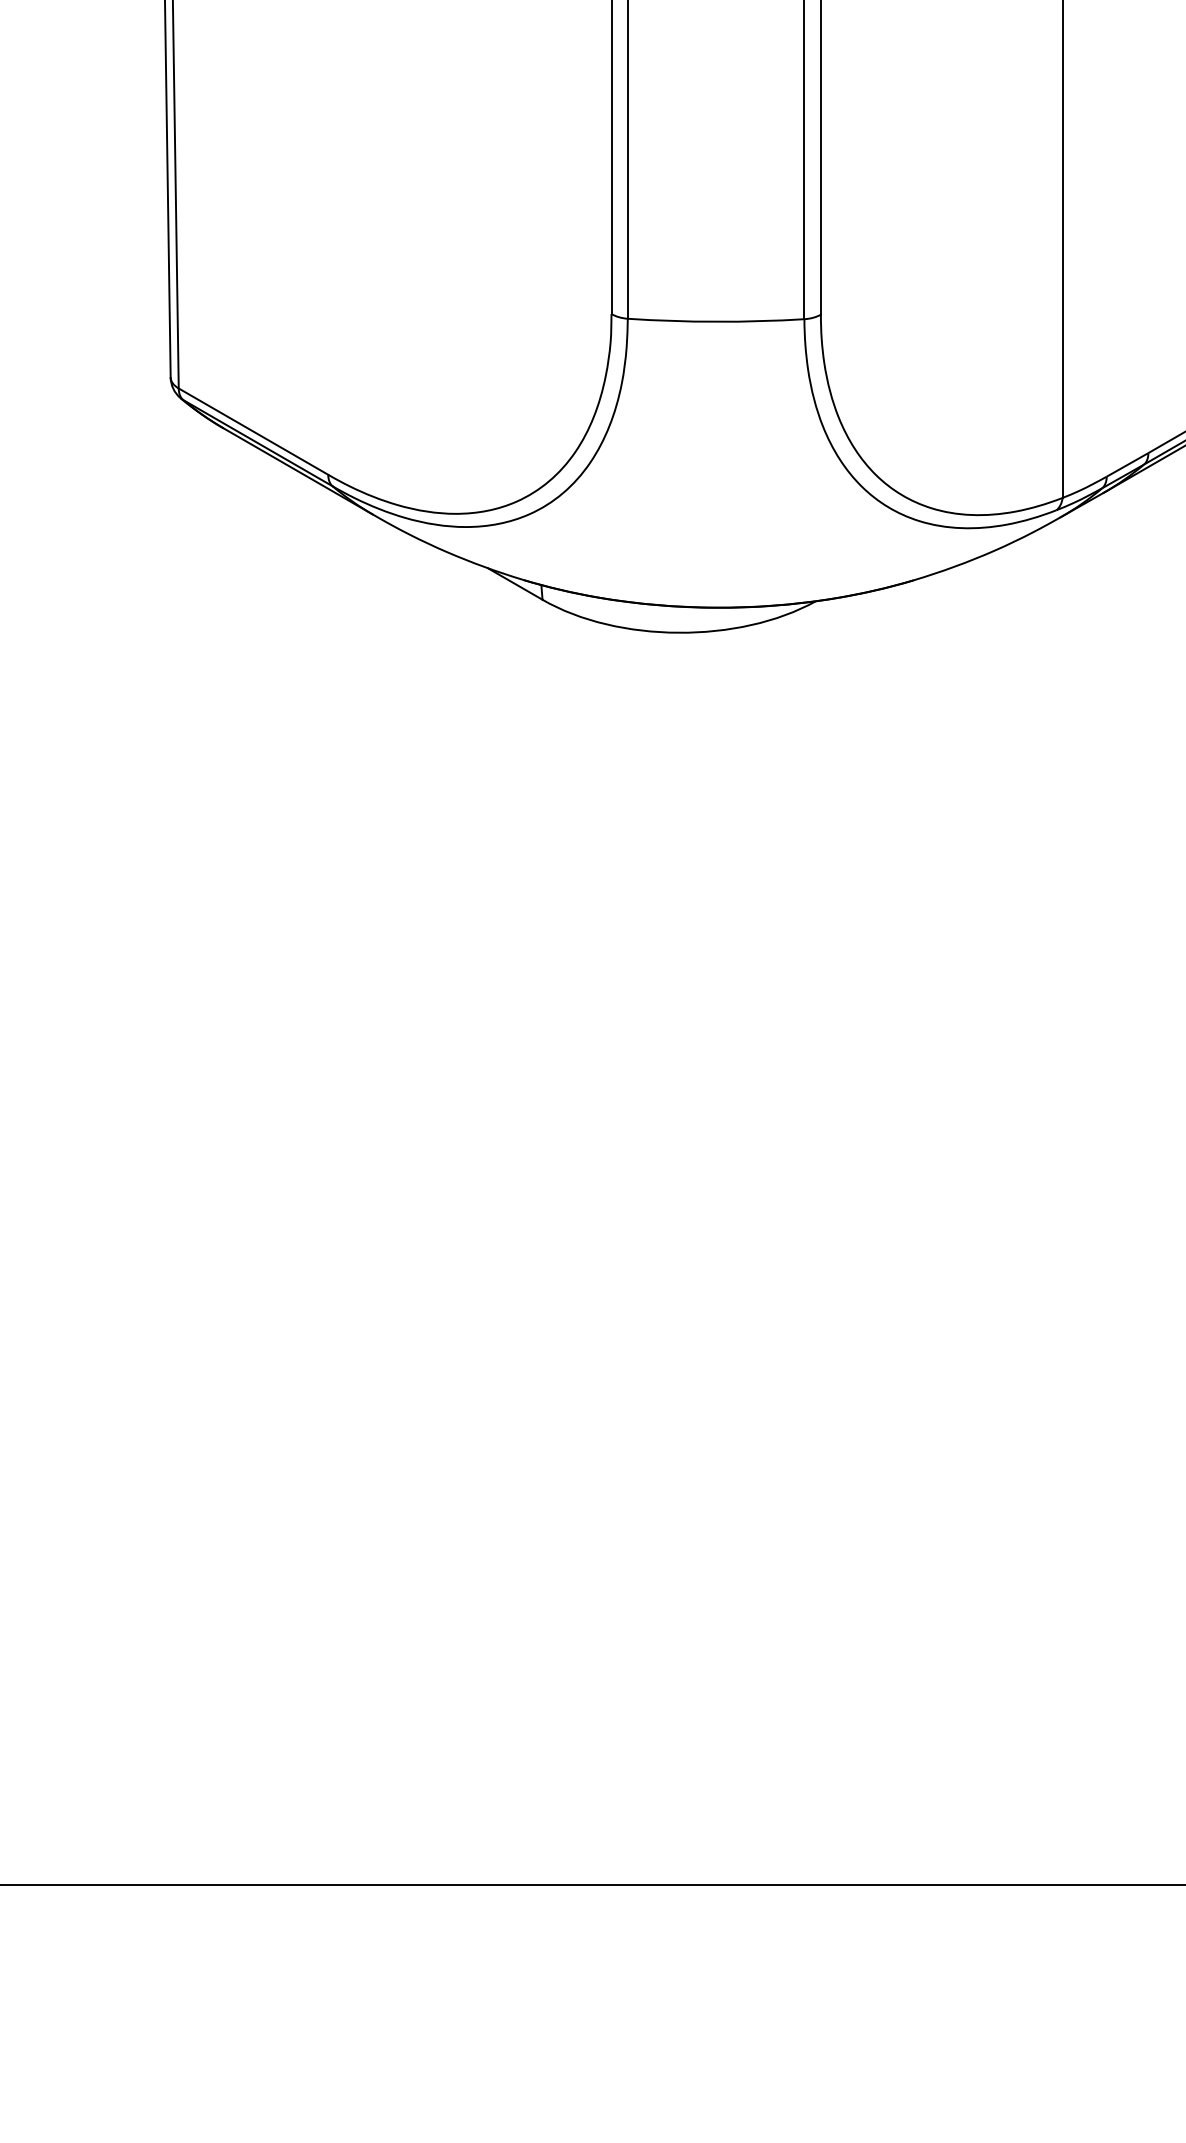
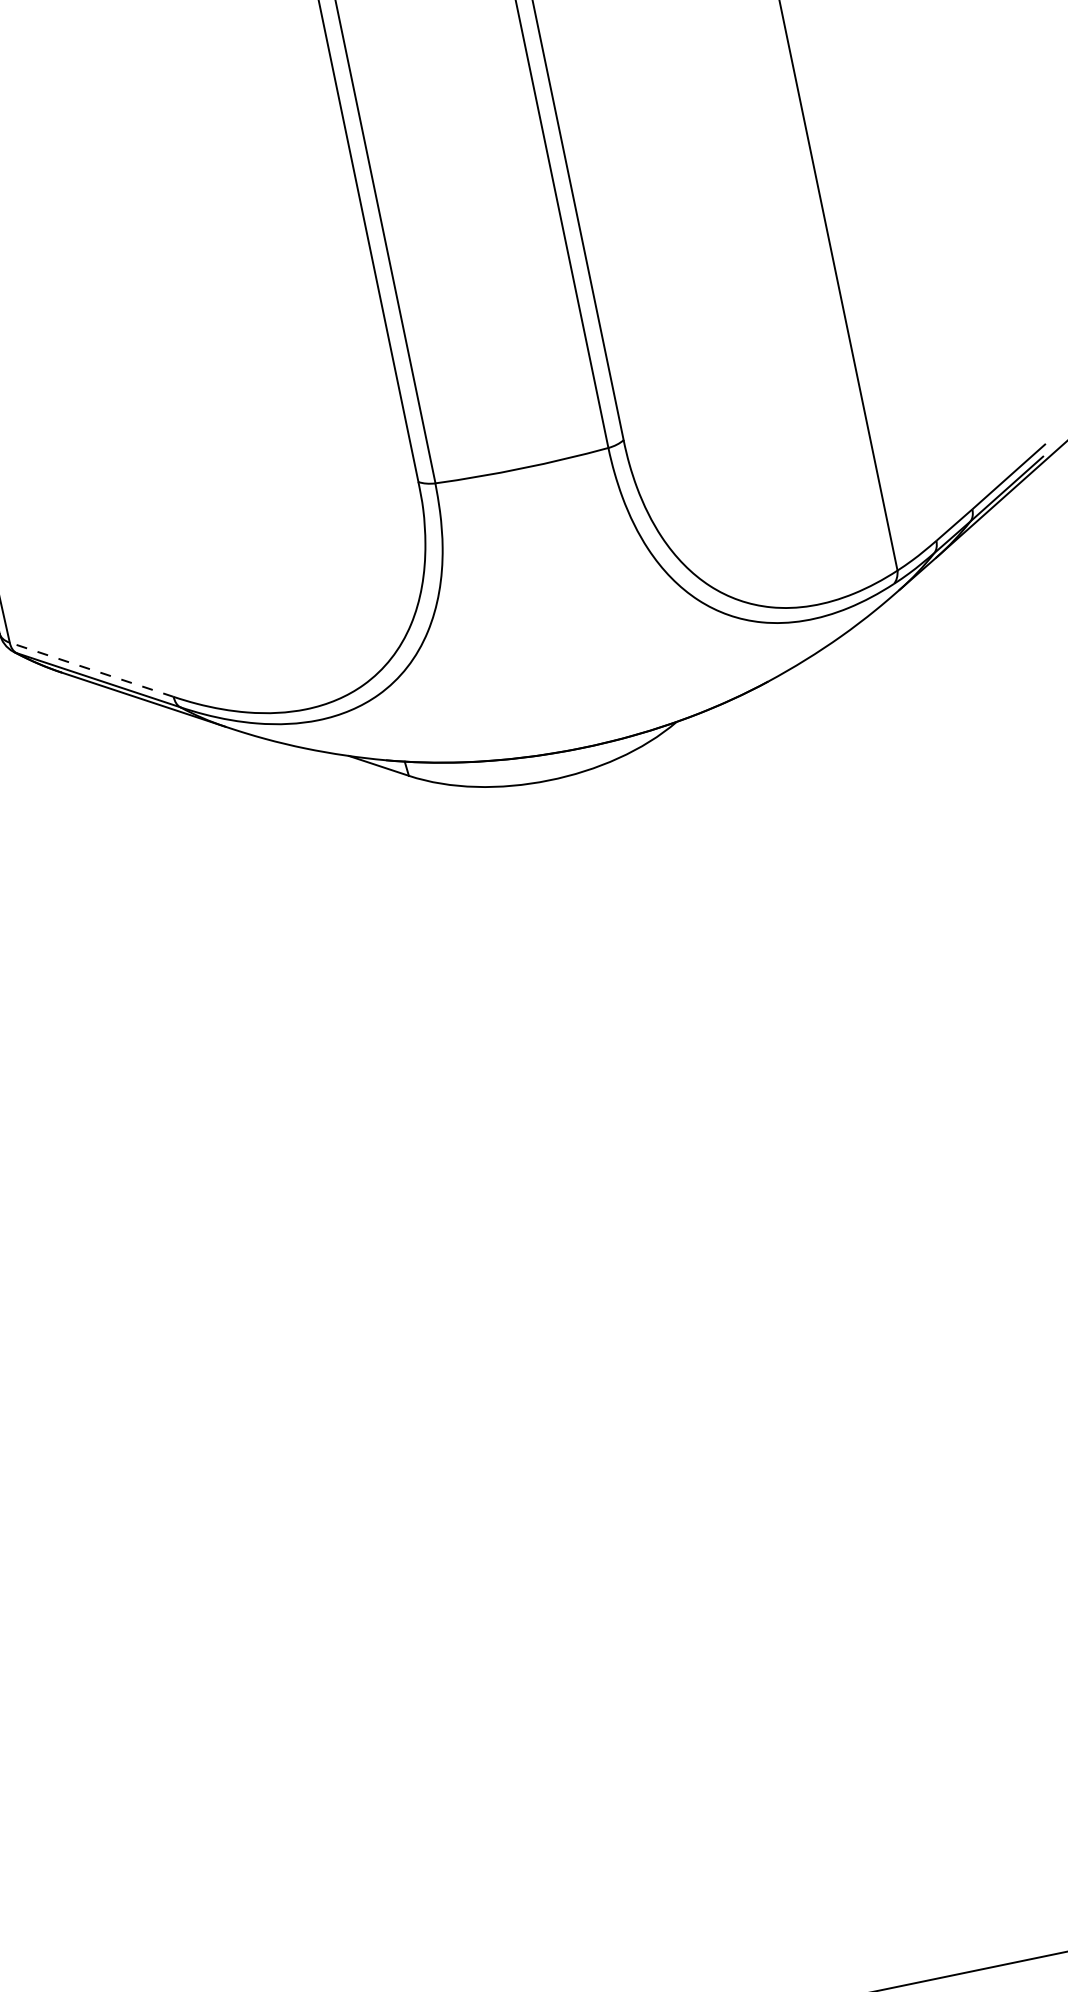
line: (253, 431) -> (91, 669), solid -> dashed

